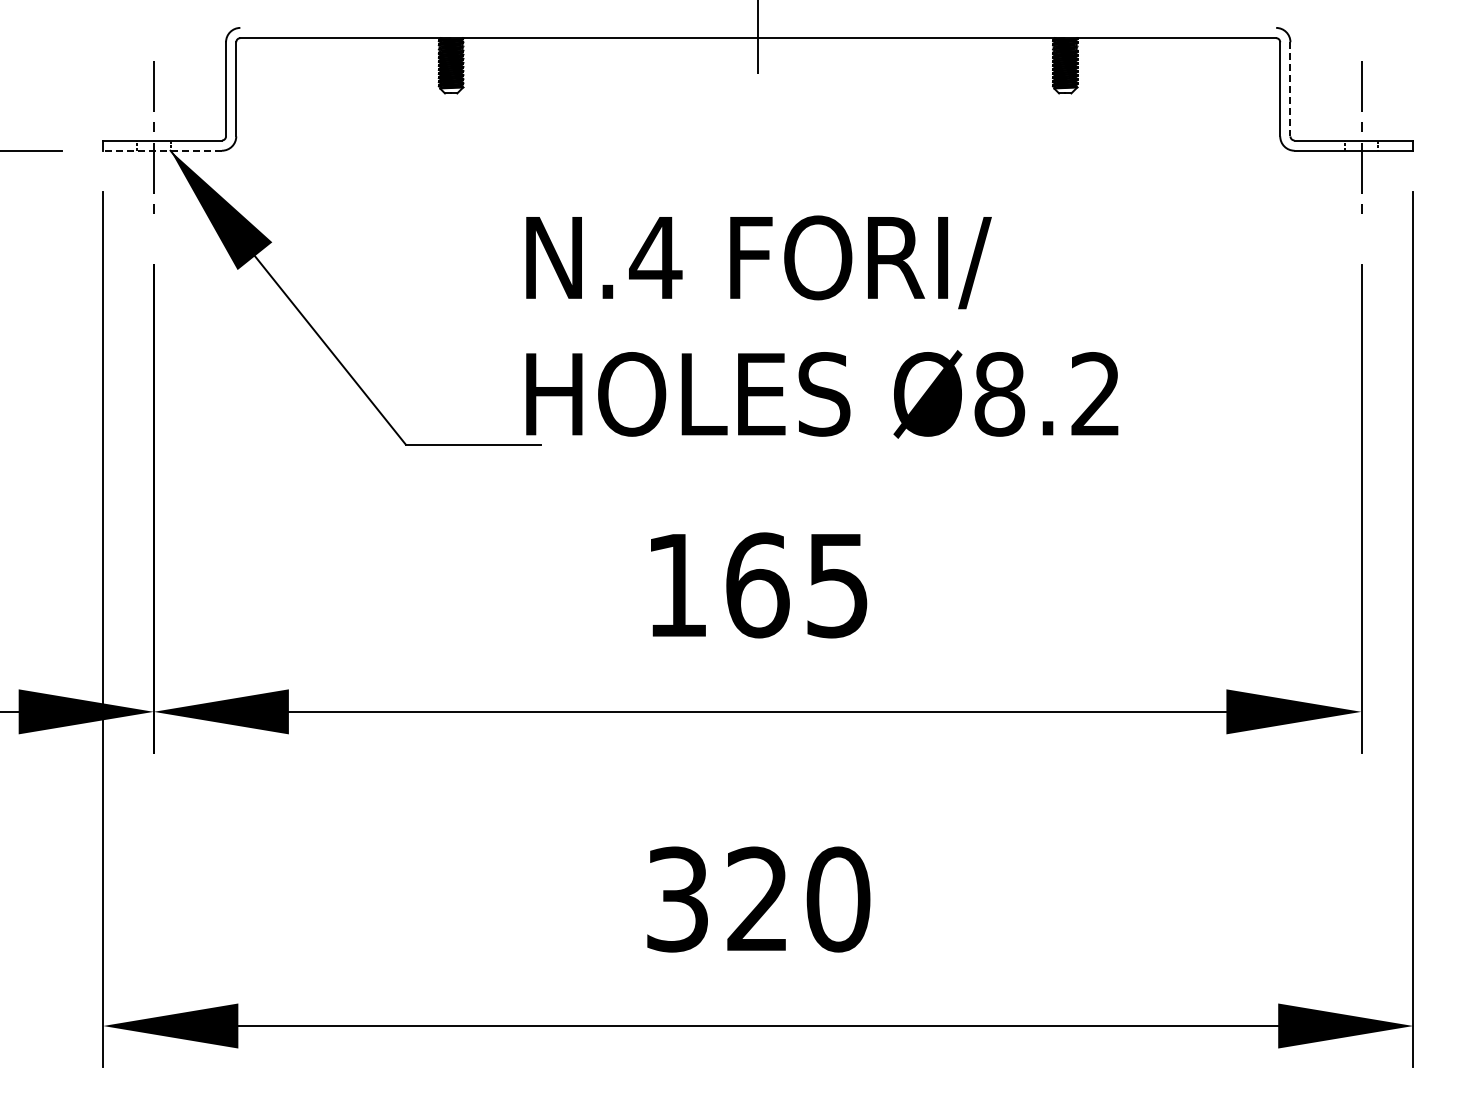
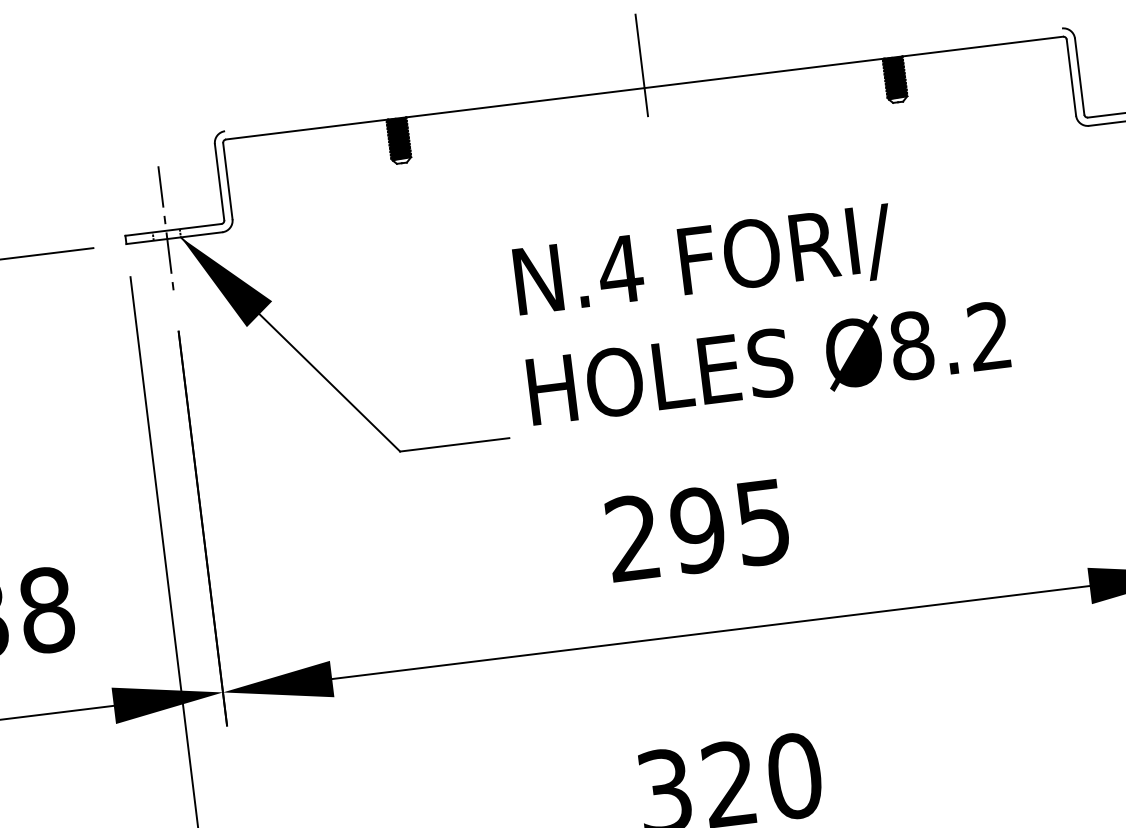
line: (1290, 89) -> (1079, 76), dashed -> solid
line: (162, 150) -> (174, 237), dashed -> solid
text: (822, 326) -> (762, 308), moved
text: (717, 585) -> (665, 534), 165 -> 295

